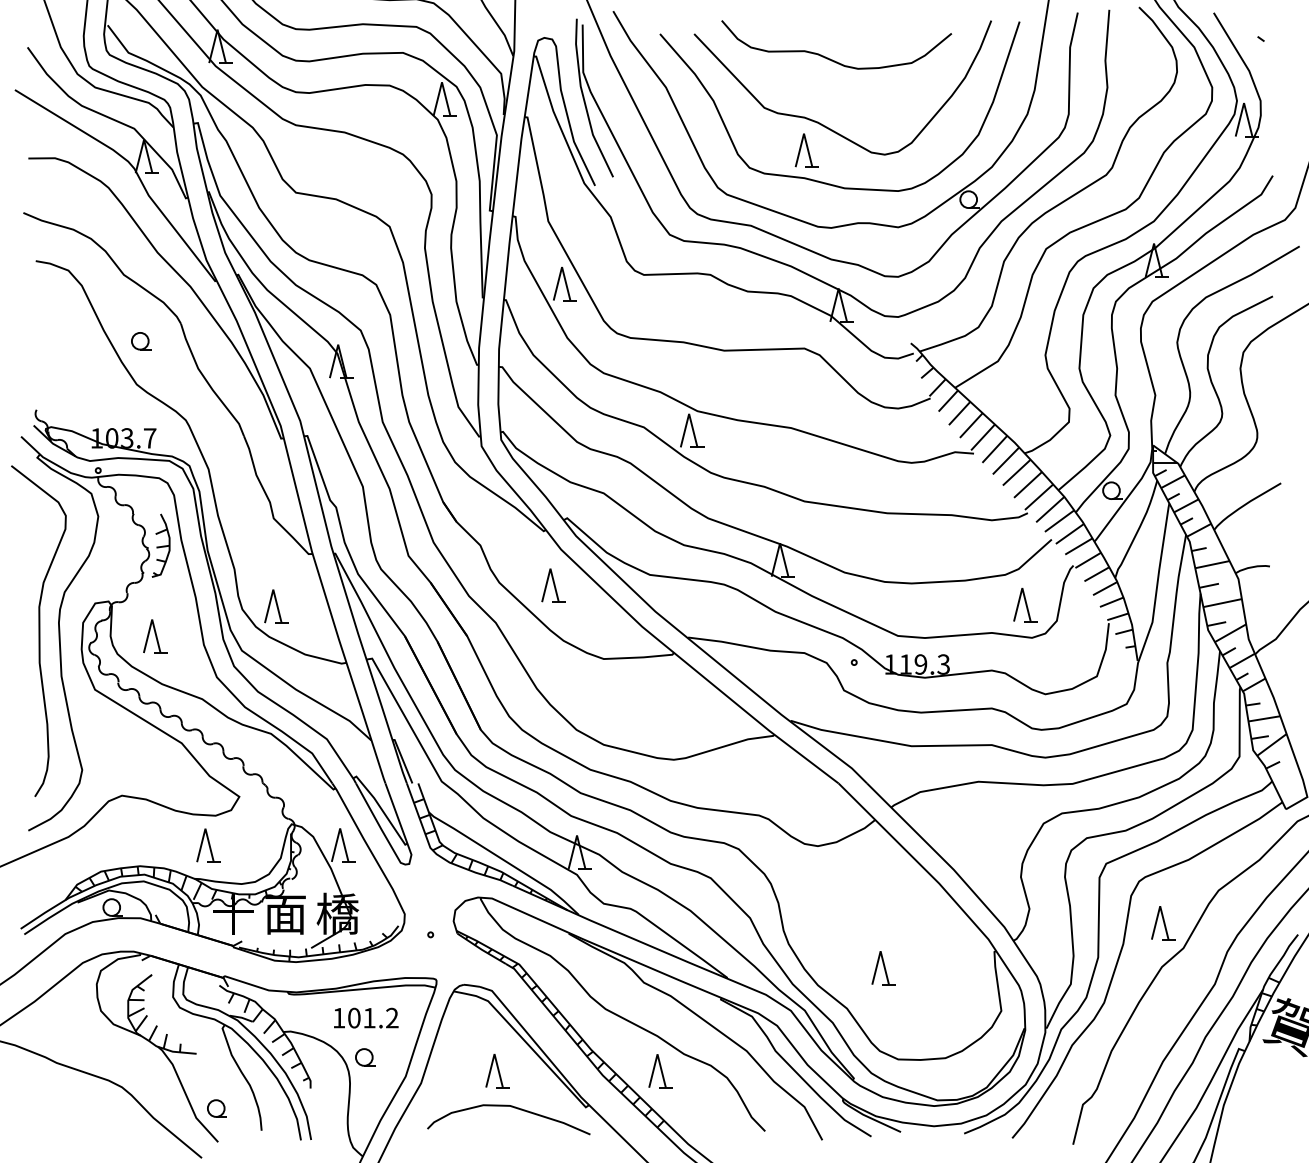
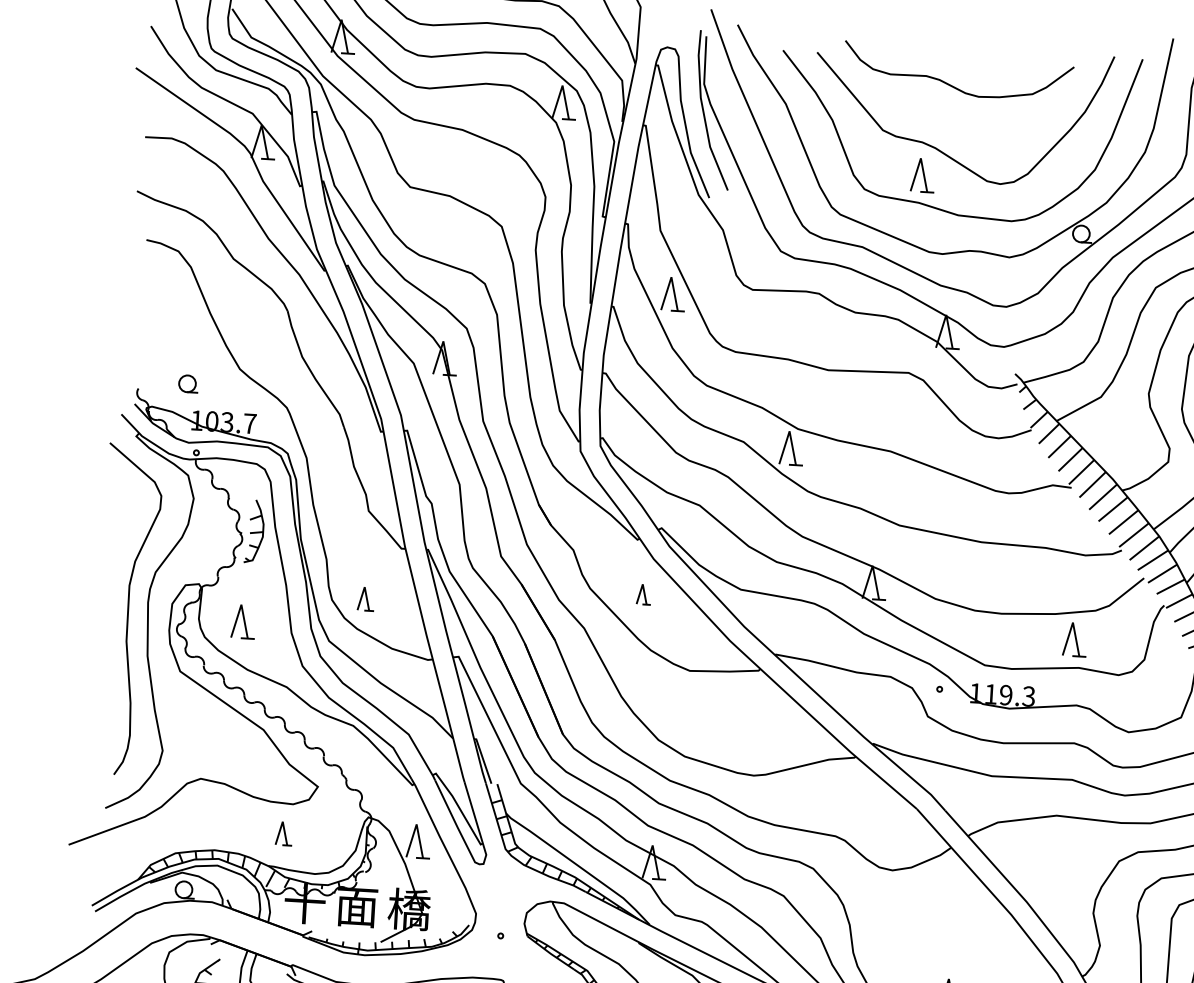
part: (141, 341) -> (188, 384), moved
part: (553, 585) -> (644, 594), size x0.6
part: (1025, 604) -> (1075, 639), moved
part: (276, 606) -> (366, 599), size x0.7
part: (208, 845) -> (284, 833), size x0.7

